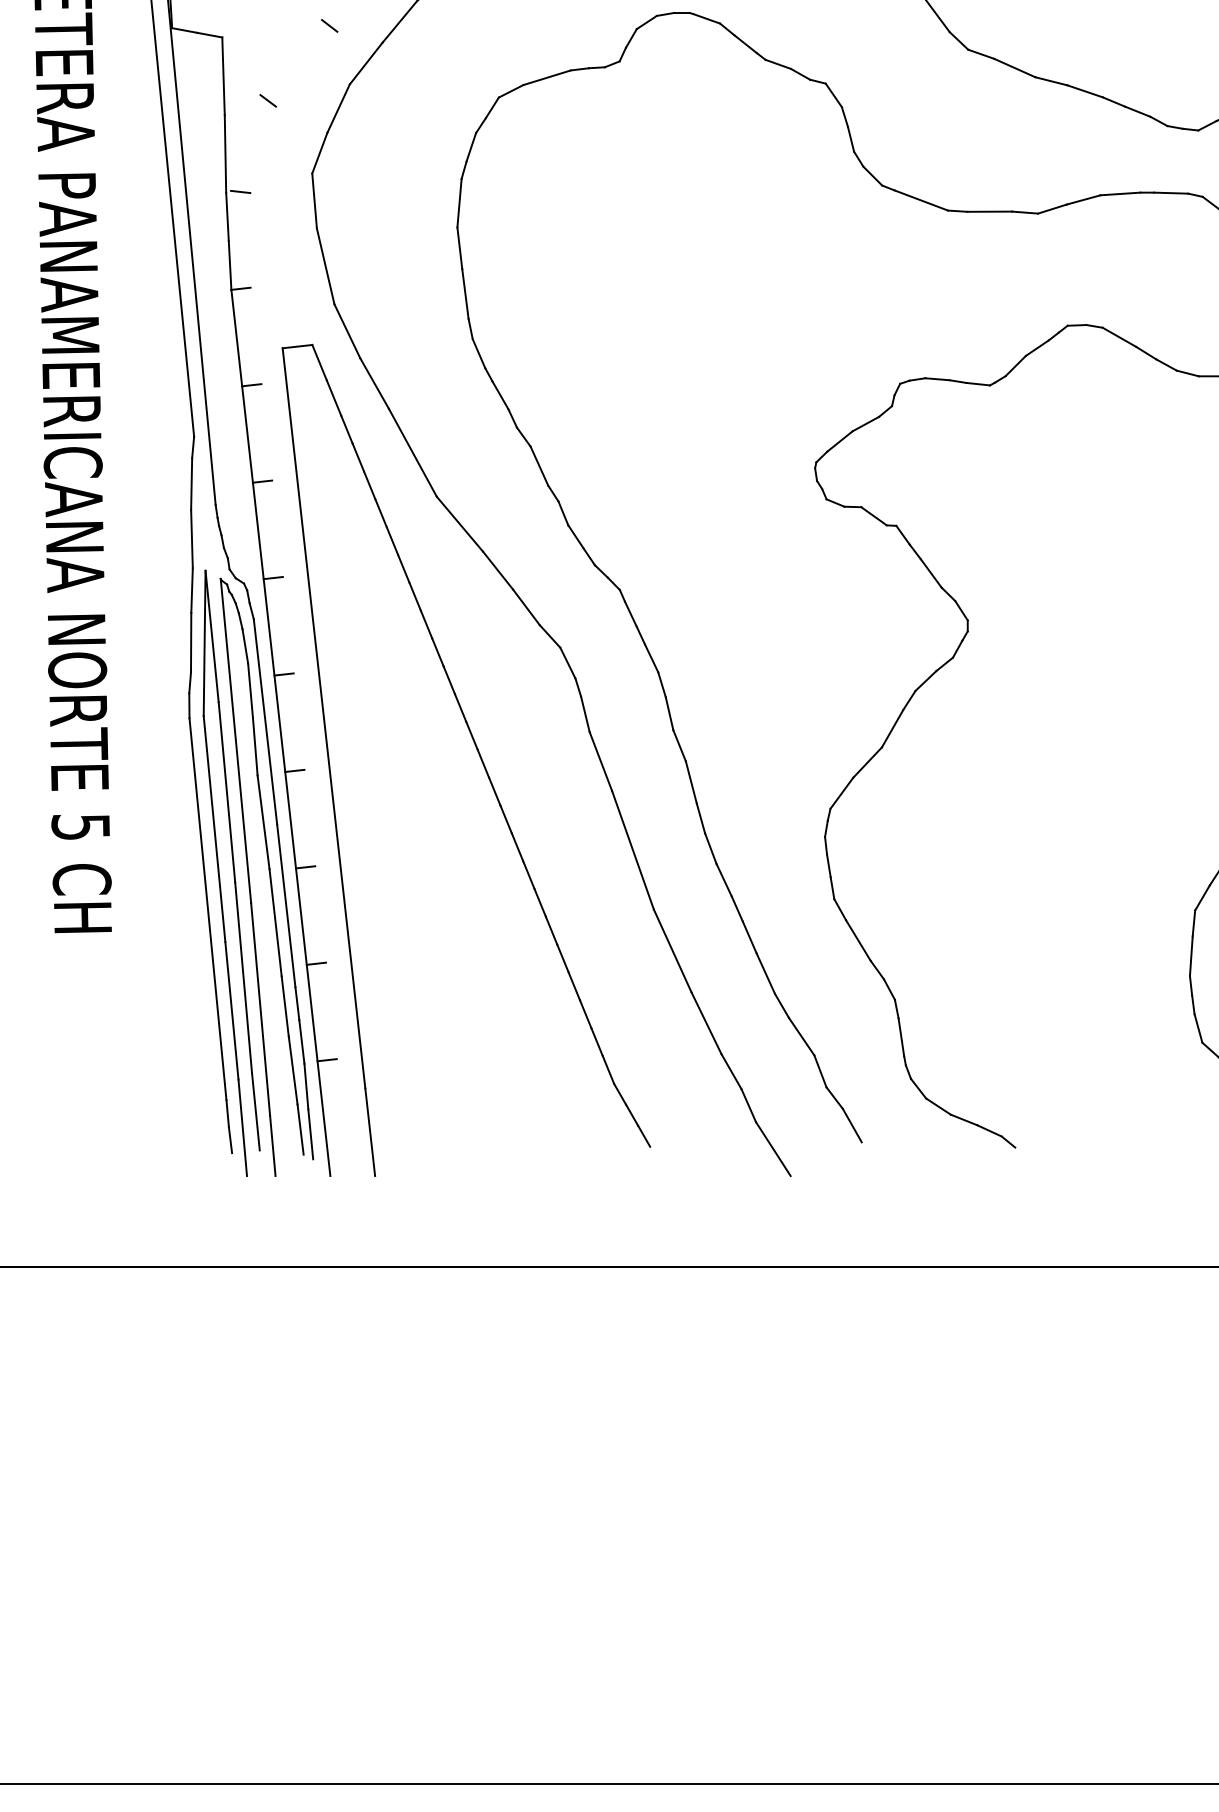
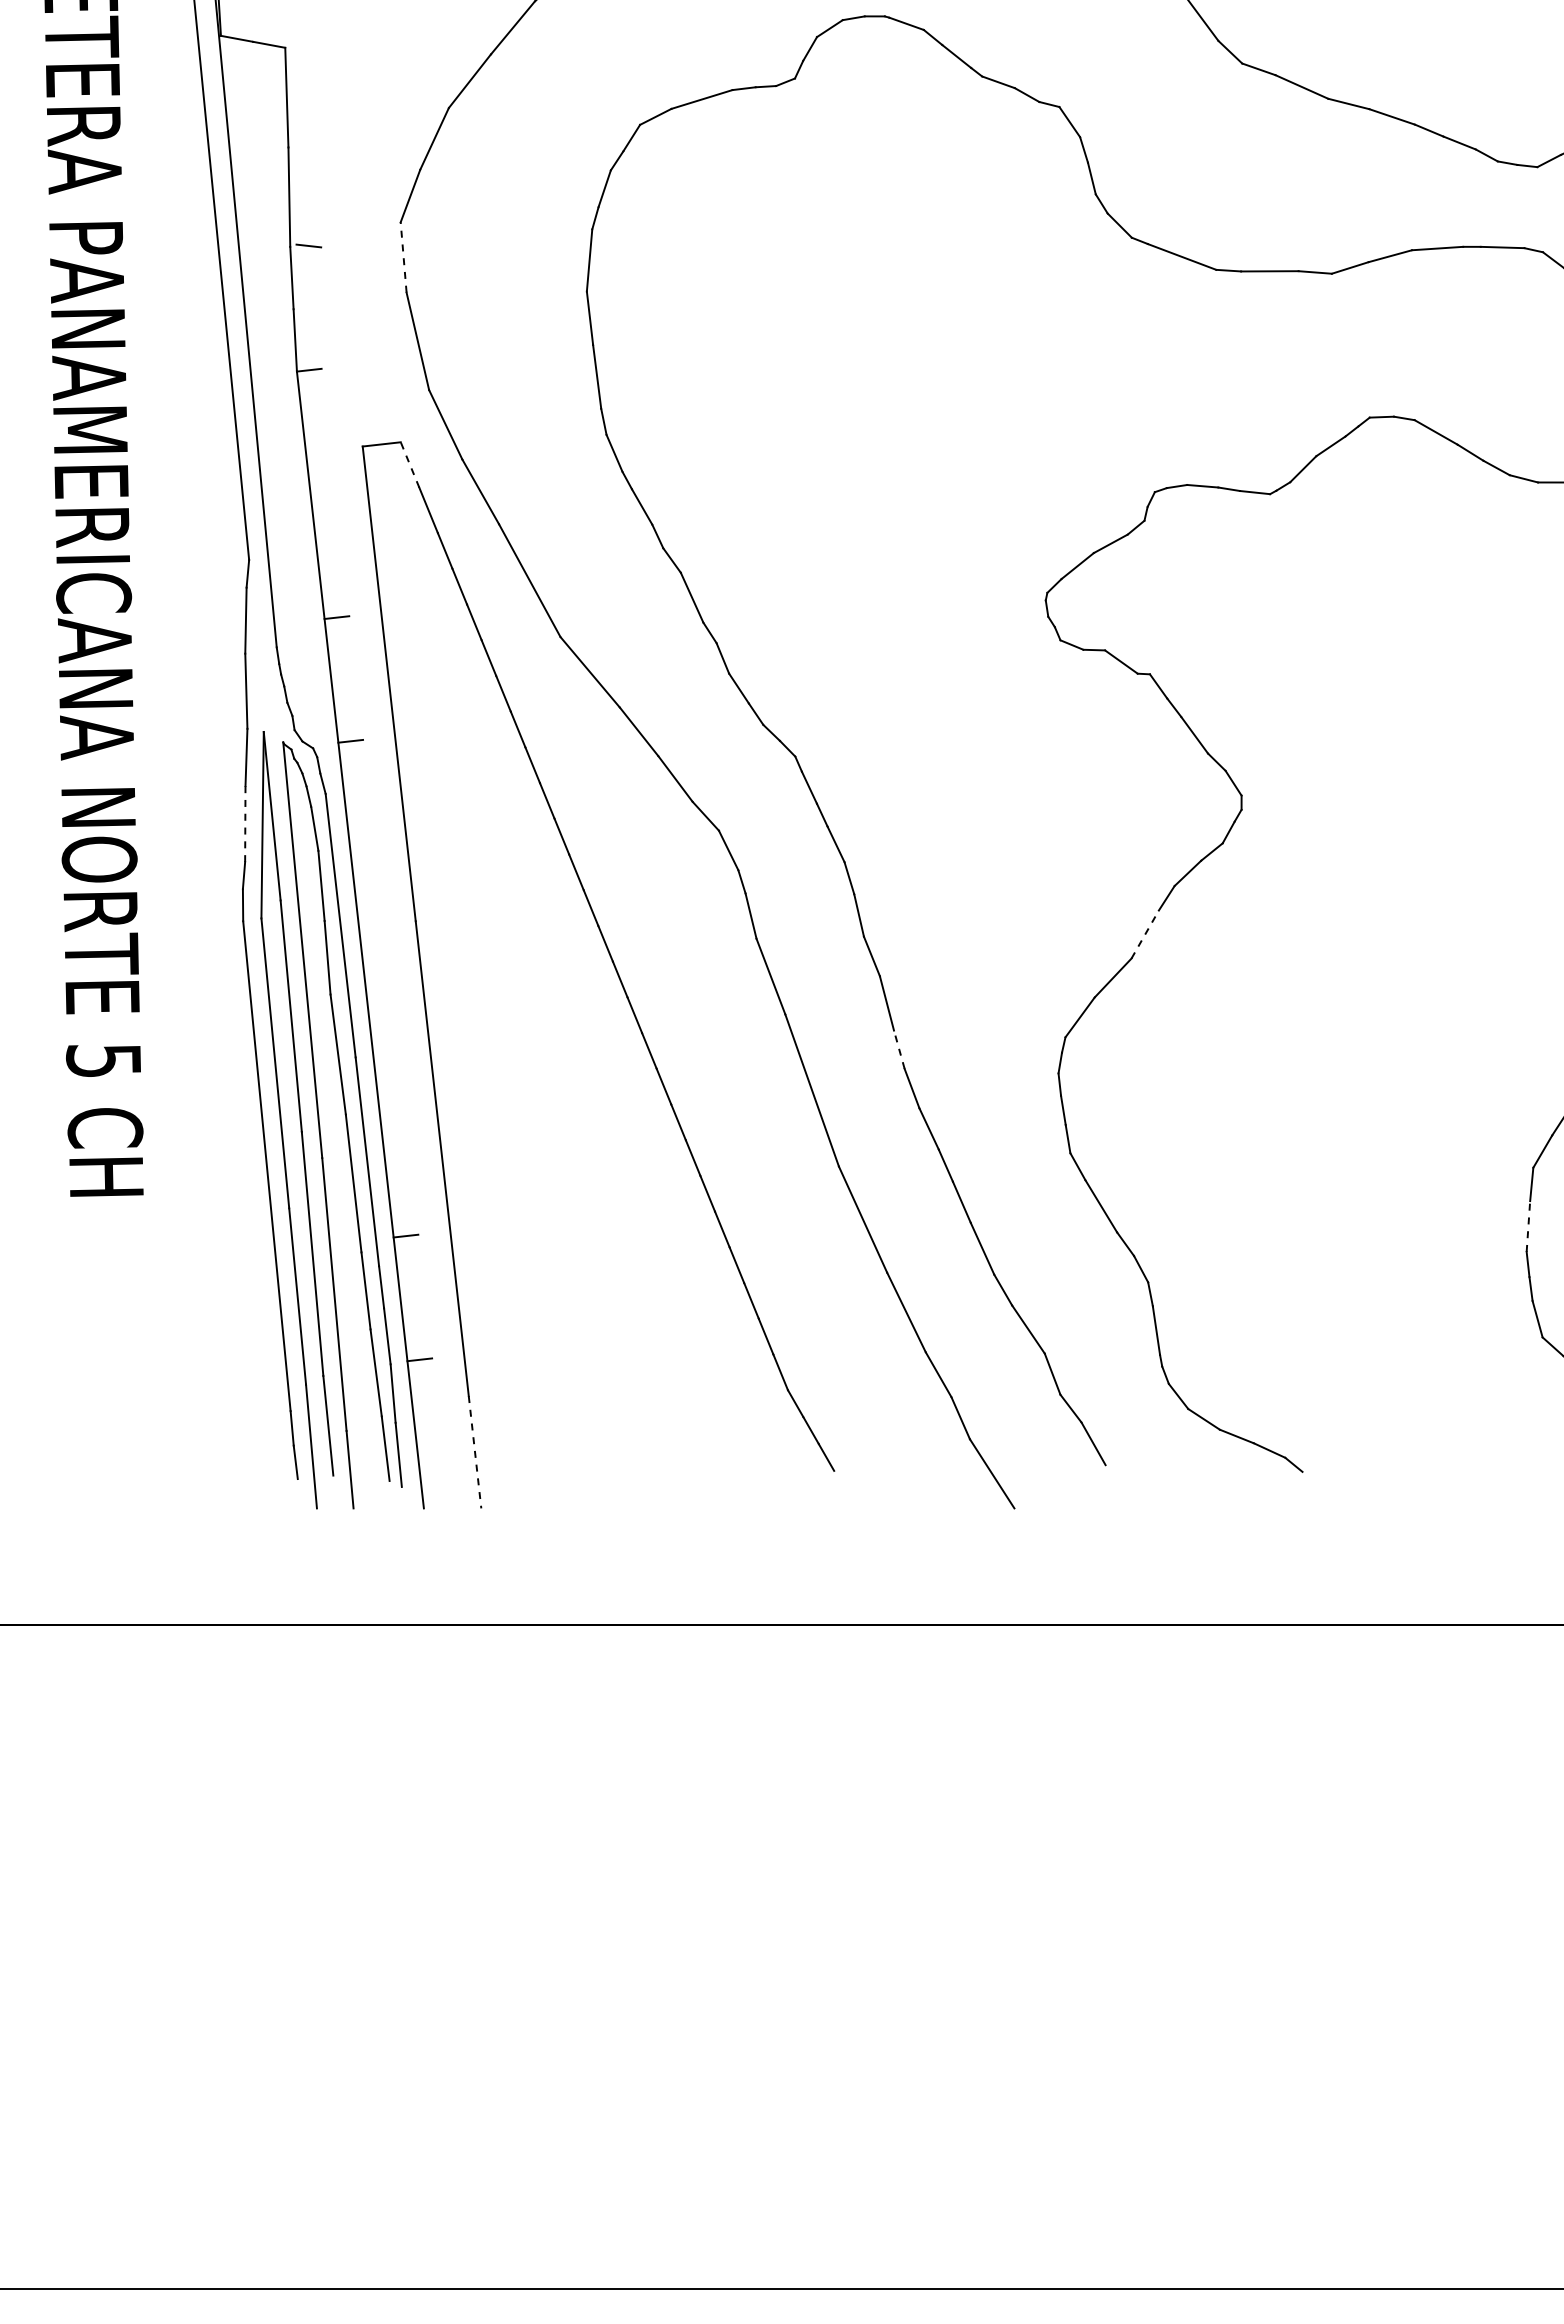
line: (329, 25) -> (422, 32), removed
line: (268, 100) -> (344, 128), removed
line: (314, 200) -> (403, 257), solid -> dashed
line: (319, 362) -> (410, 464), solid -> dashed
line: (251, 384) -> (322, 493), removed
line: (191, 642) -> (245, 823), solid -> dashed
line: (284, 674) -> (364, 864), removed
line: (892, 728) -> (1145, 934), solid -> dashed
line: (294, 770) -> (378, 988), removed
line: (701, 818) -> (899, 1049), solid -> dashed
line: (305, 867) -> (391, 1112), removed
line: (1191, 956) -> (1528, 1226), solid -> dashed
line: (370, 1132) -> (475, 1452), solid -> dashed

